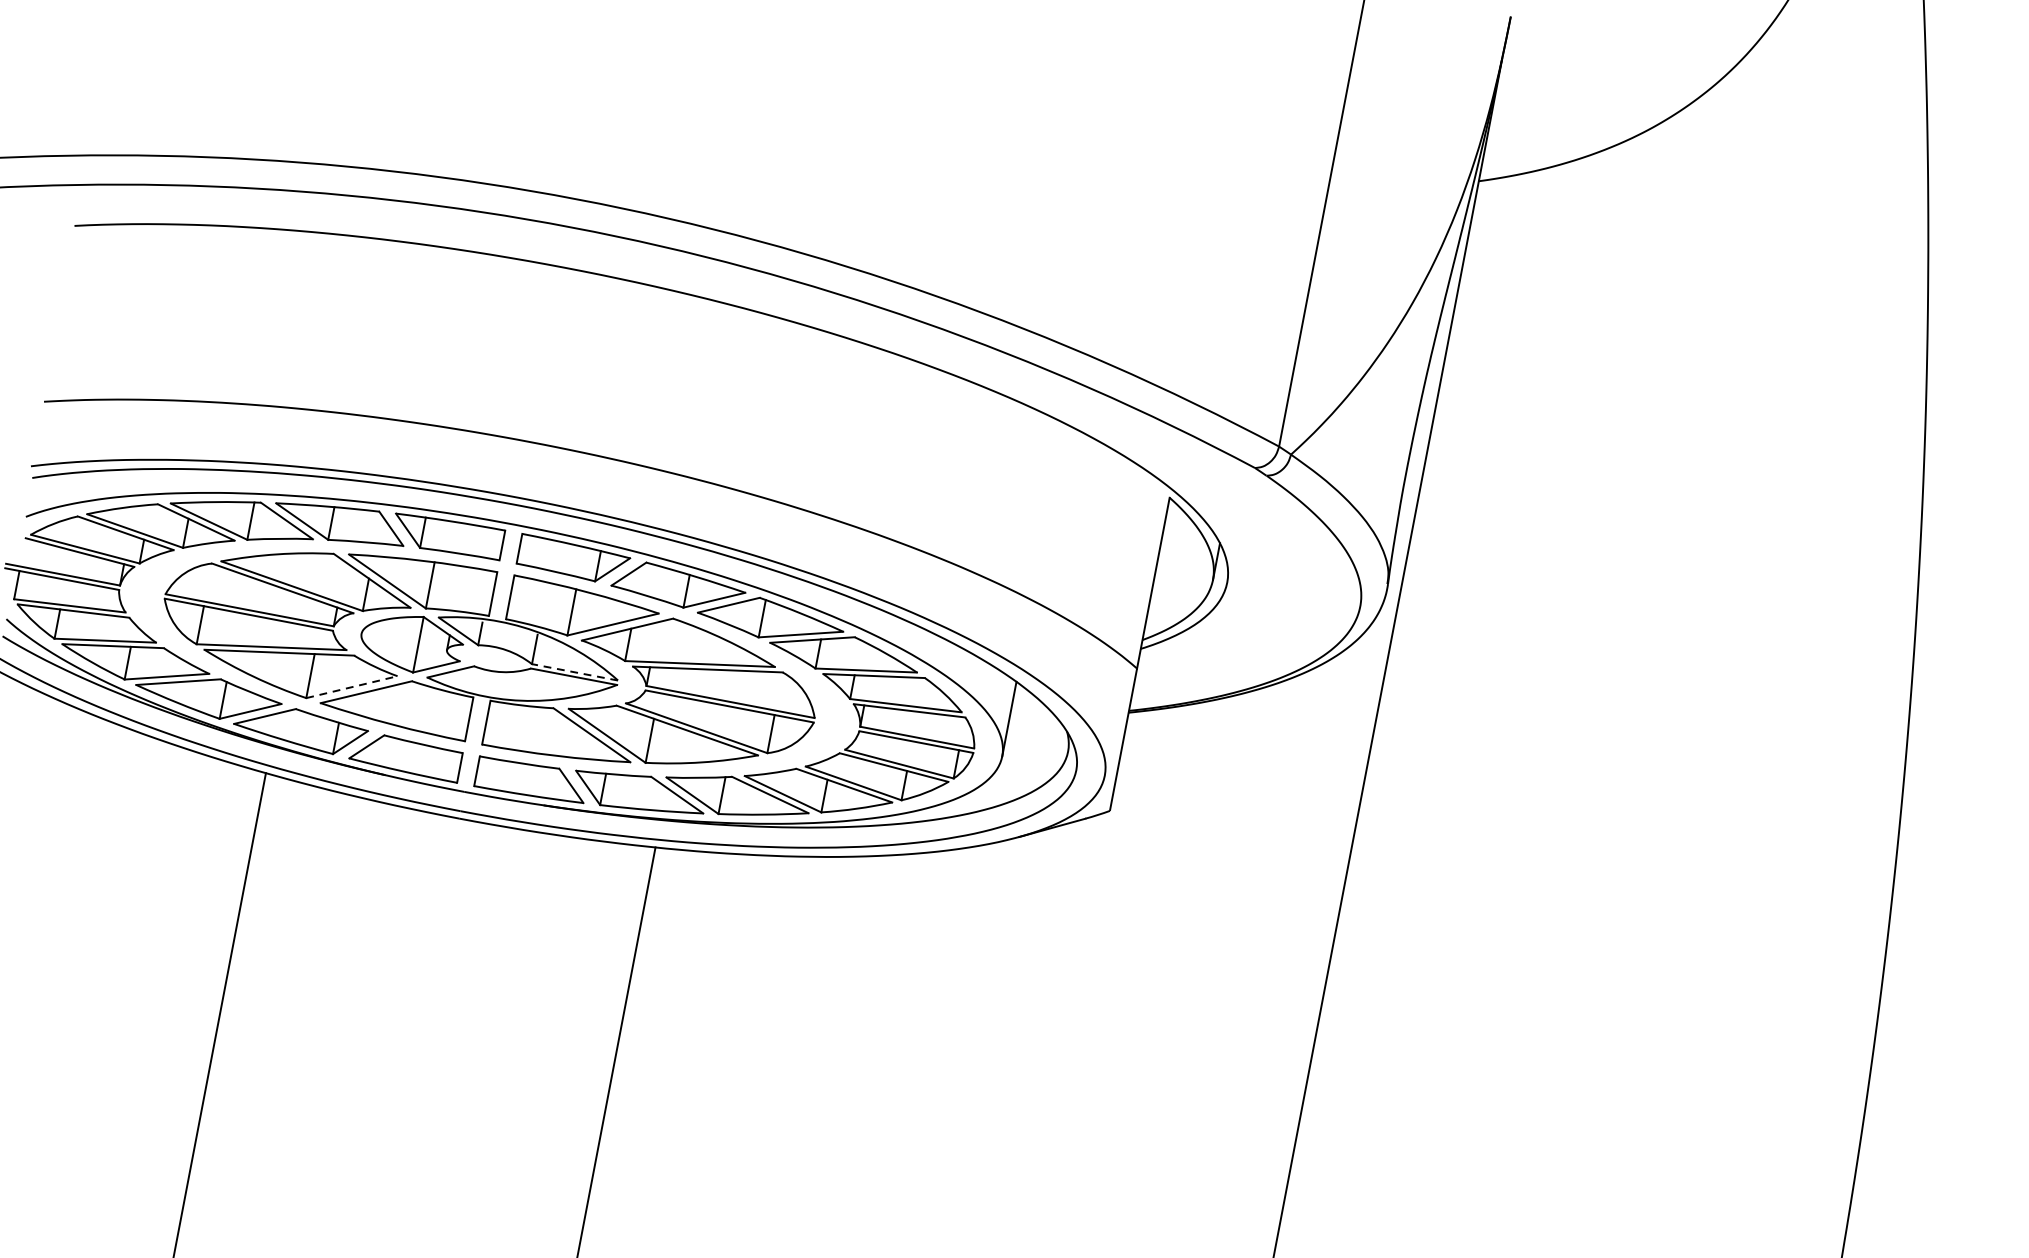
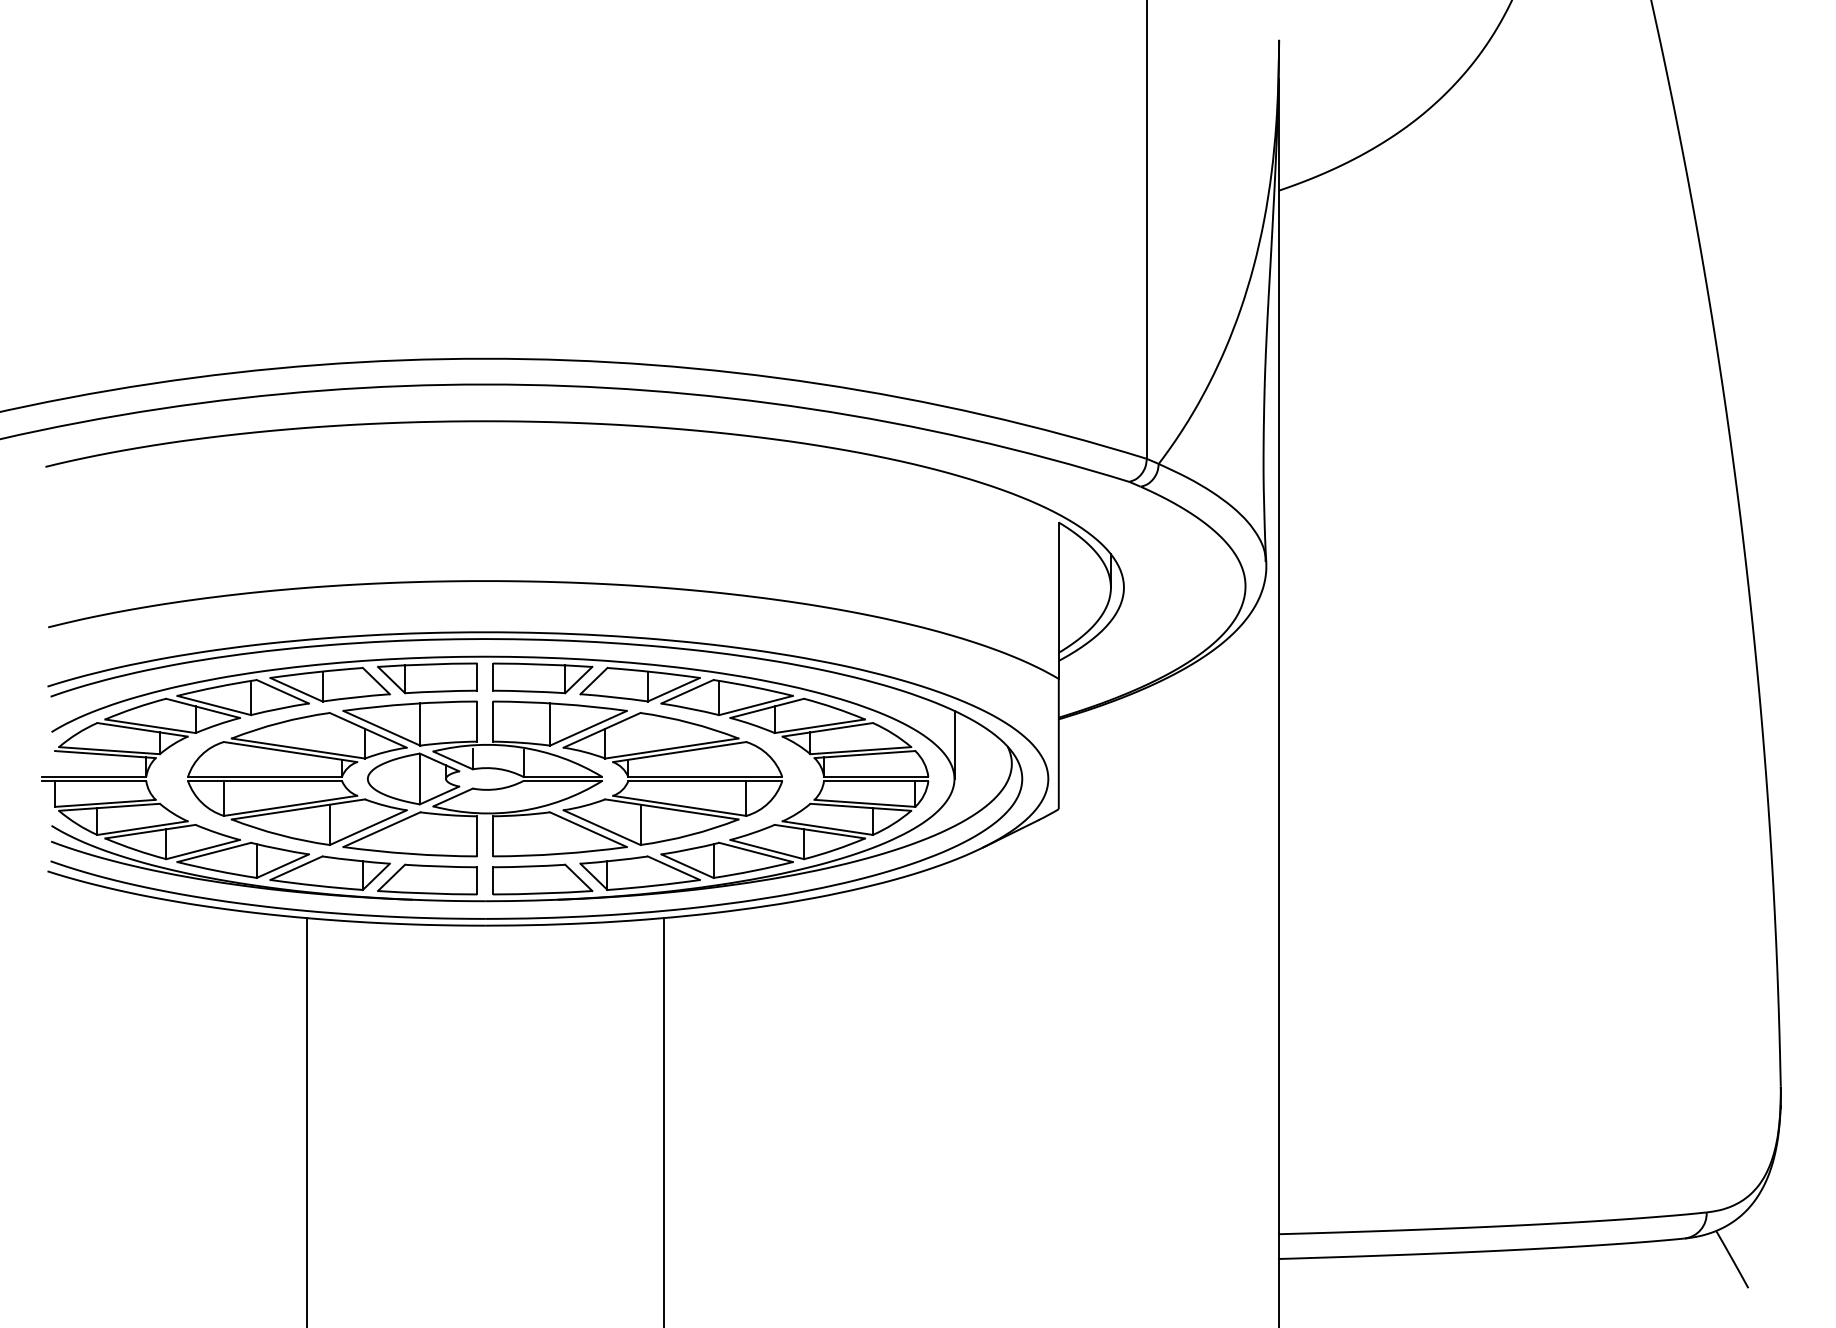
line: (574, 671) -> (562, 776), dashed -> solid
line: (352, 687) -> (368, 827), dashed -> solid

